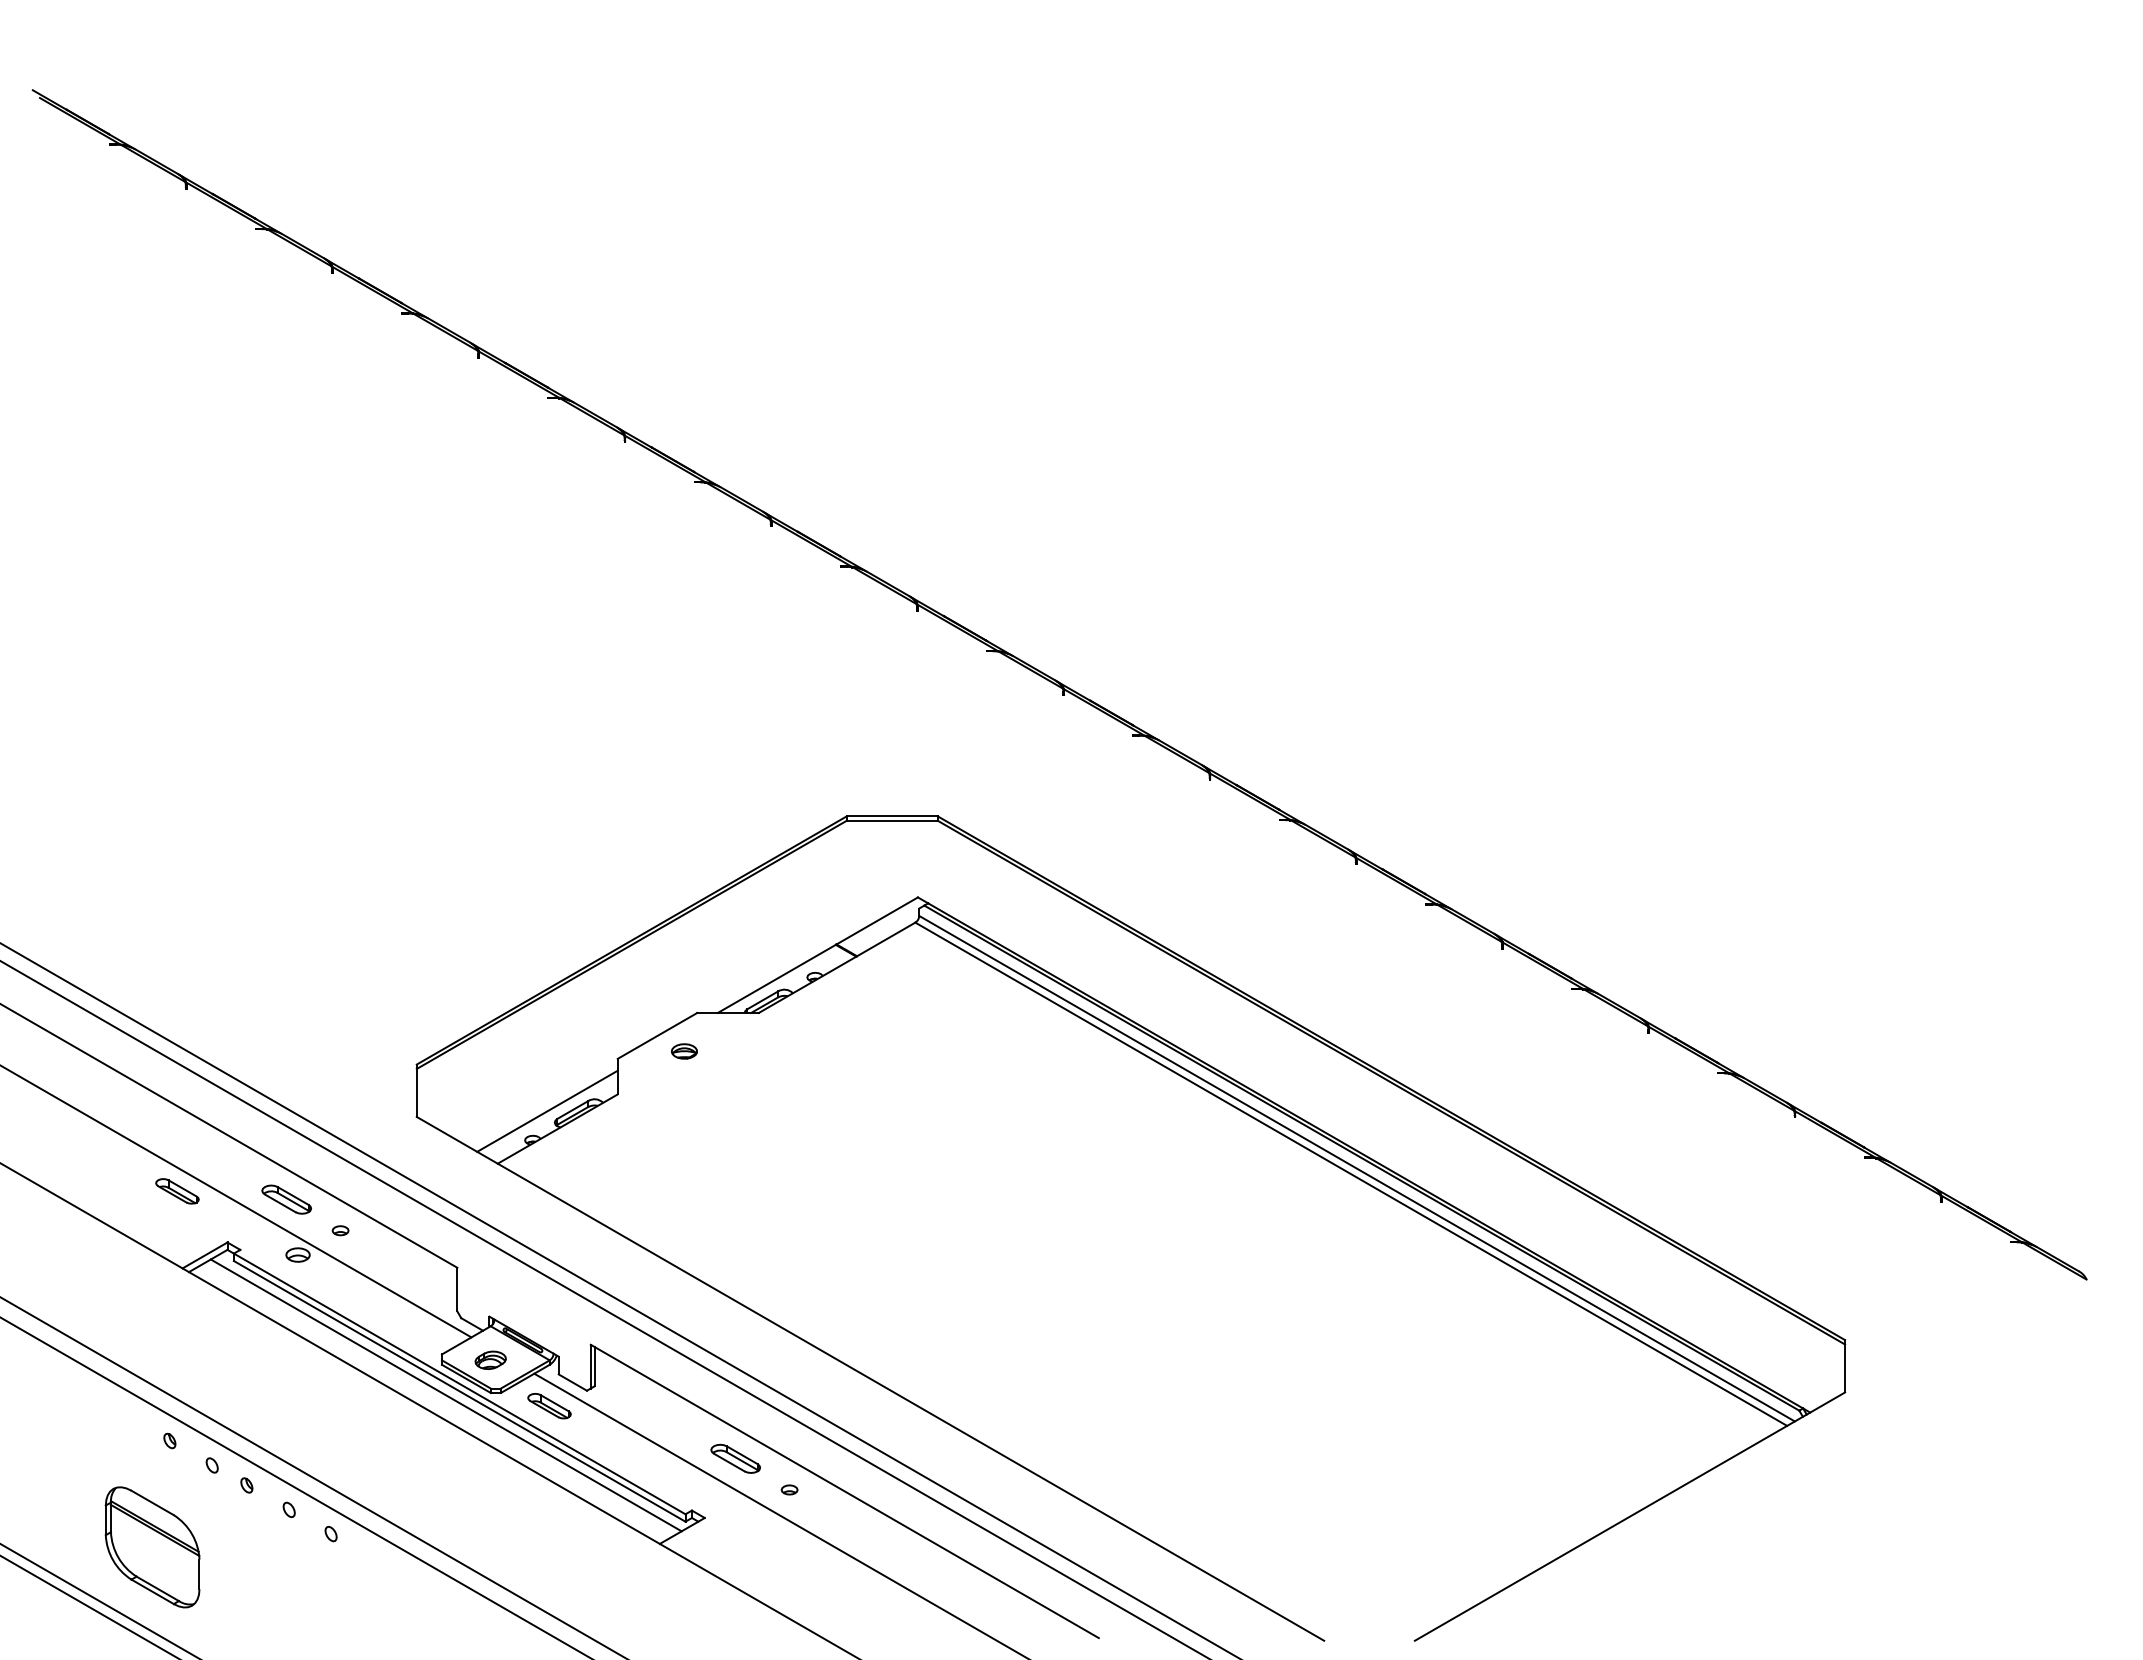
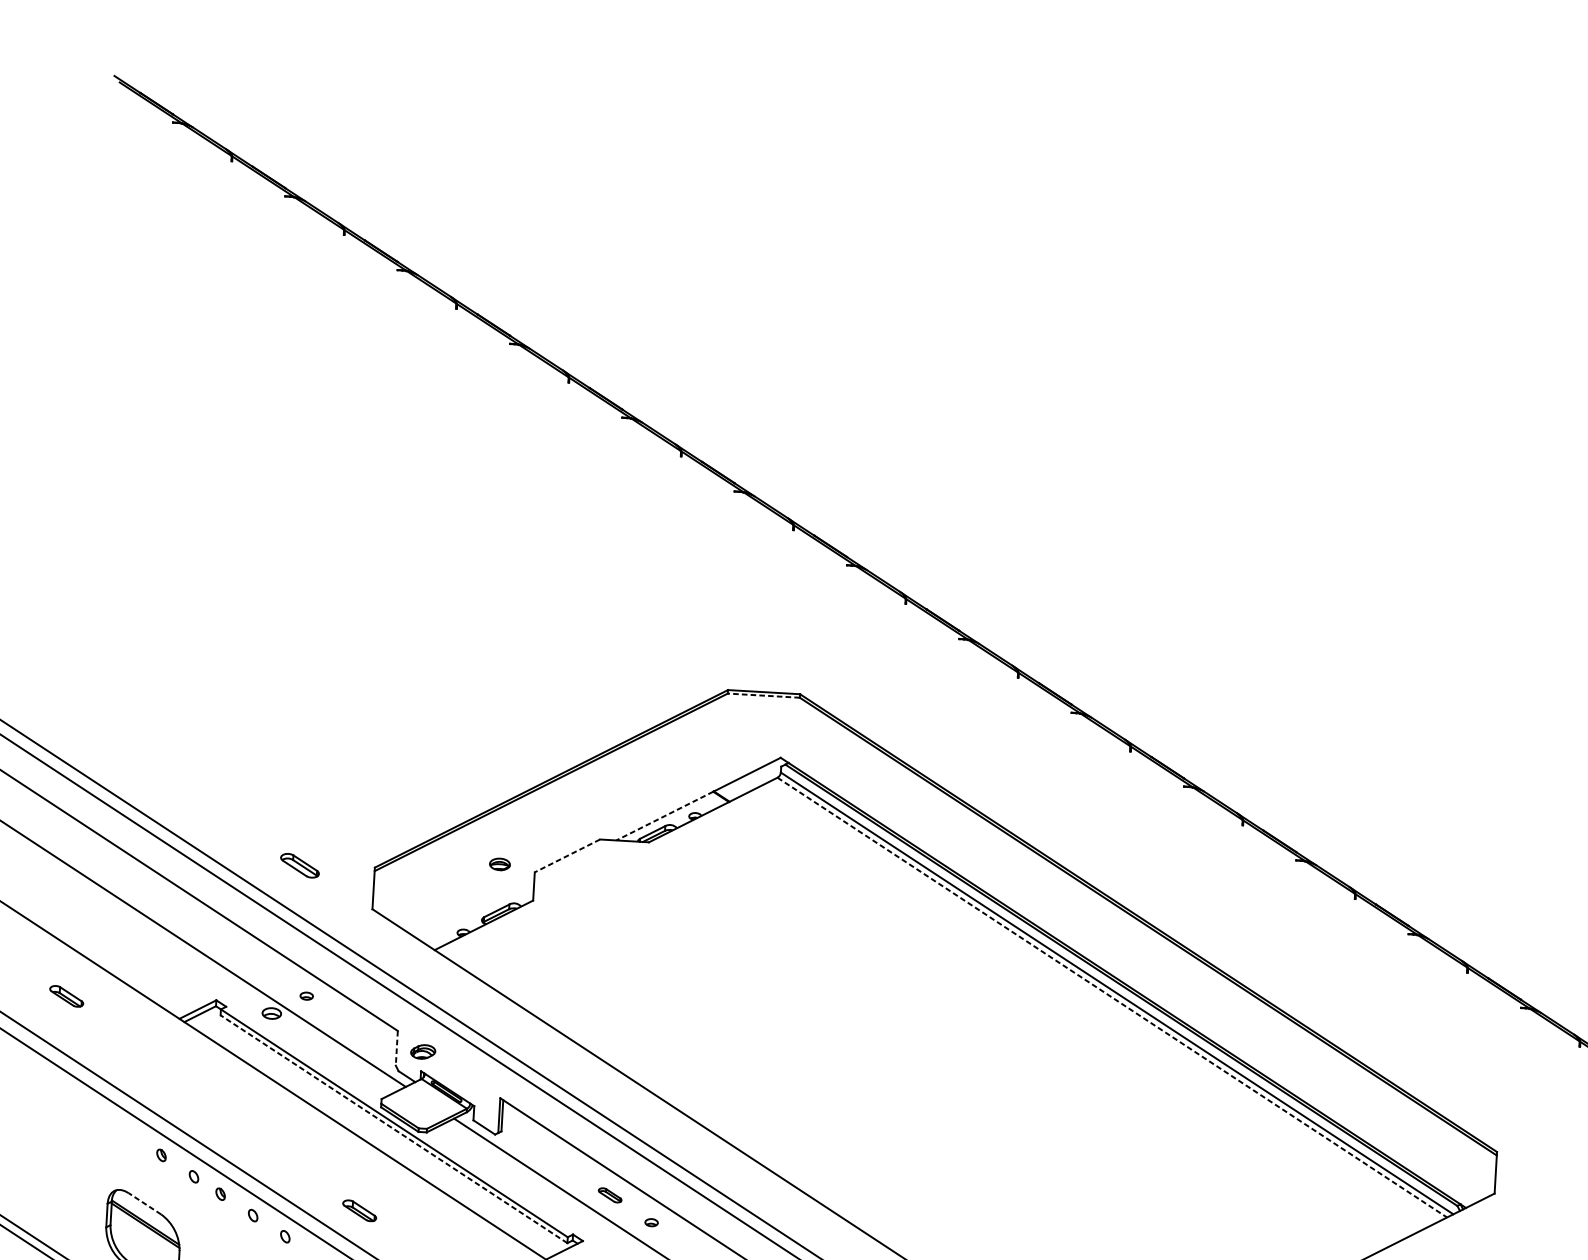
line: (891, 820) -> (763, 695), solid -> dashed
line: (776, 979) -> (664, 816), solid -> dashed
line: (657, 1035) -> (567, 855), solid -> dashed
part: (683, 1051) -> (499, 864), moved
line: (547, 1110) -> (476, 910), removed
line: (1351, 1174) -> (1112, 997), solid -> dashed
part: (177, 1191) -> (66, 996), moved
part: (286, 1199) -> (299, 865), moved
line: (457, 1289) -> (396, 1048), solid -> dashed
part: (490, 1359) -> (423, 1051), moved
line: (459, 1391) -> (393, 1129), solid -> dashed
line: (445, 1395) -> (382, 1131), removed
part: (549, 1406) -> (359, 1211), moved
part: (735, 1458) -> (610, 1195), size x0.6
line: (152, 1502) -> (144, 1203), solid -> dashed

